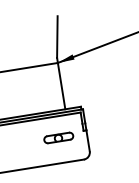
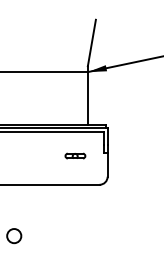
part: (58, 137) -> (75, 155), size x0.6

